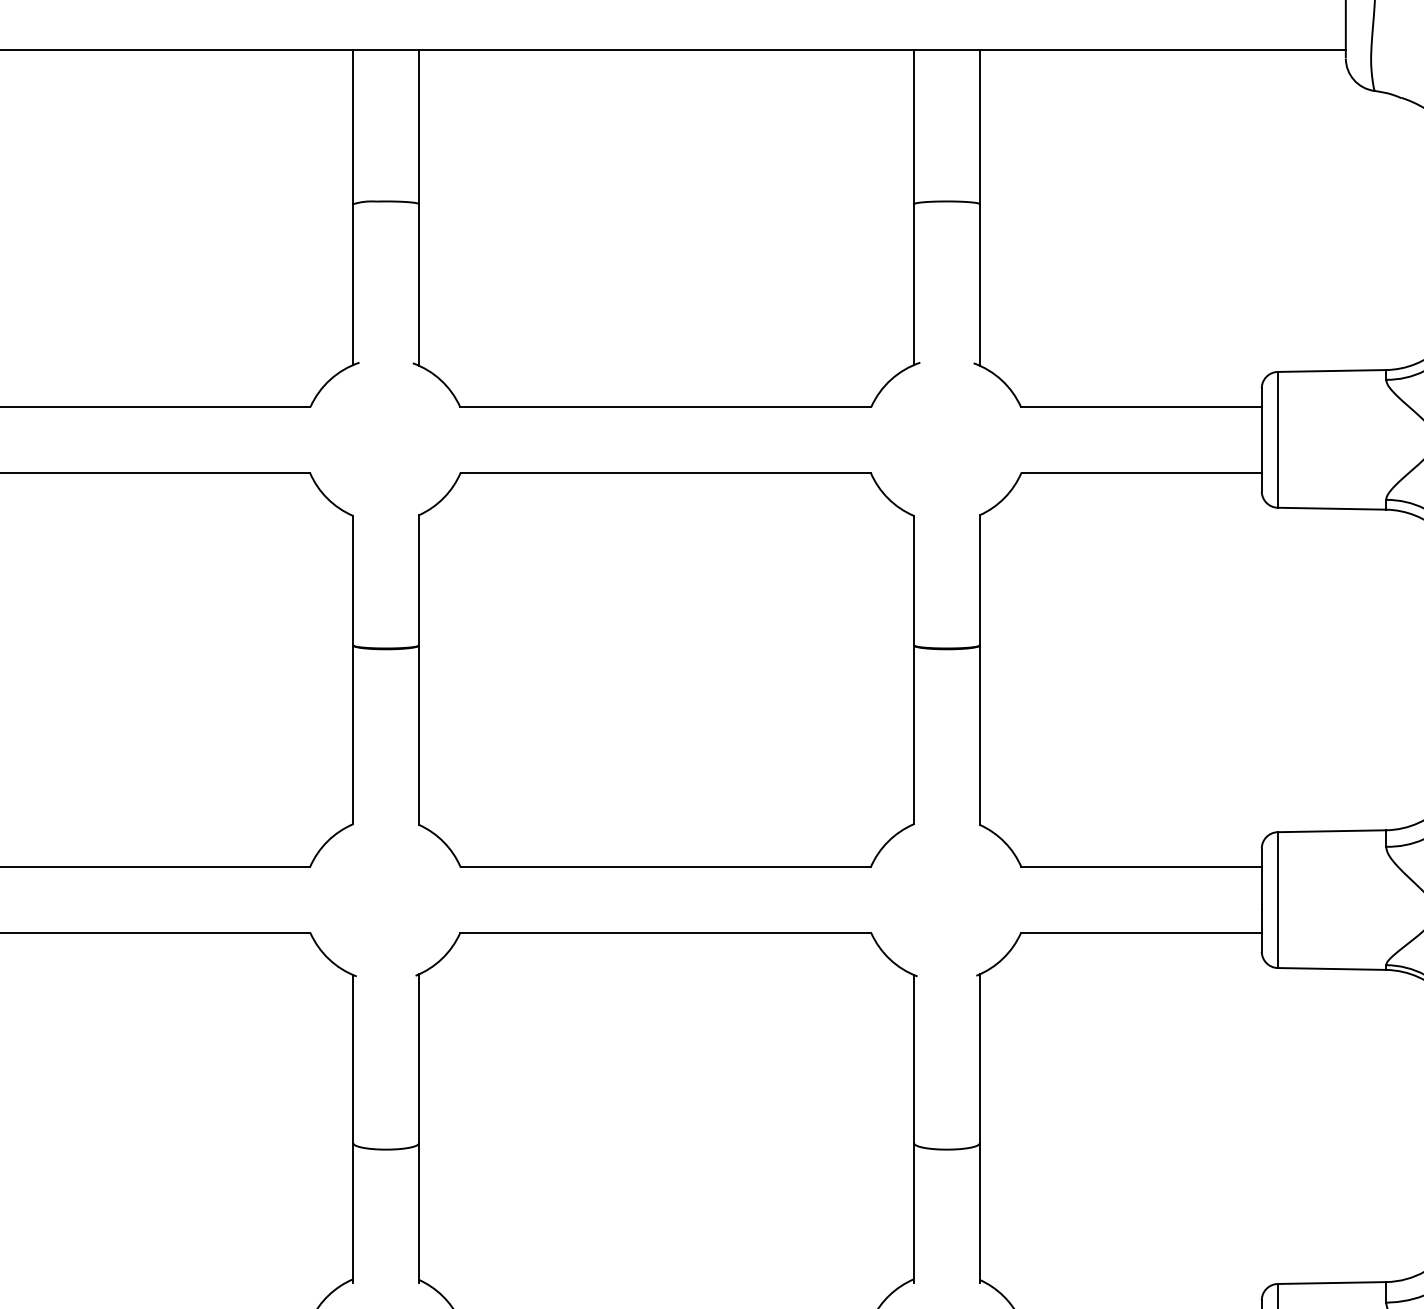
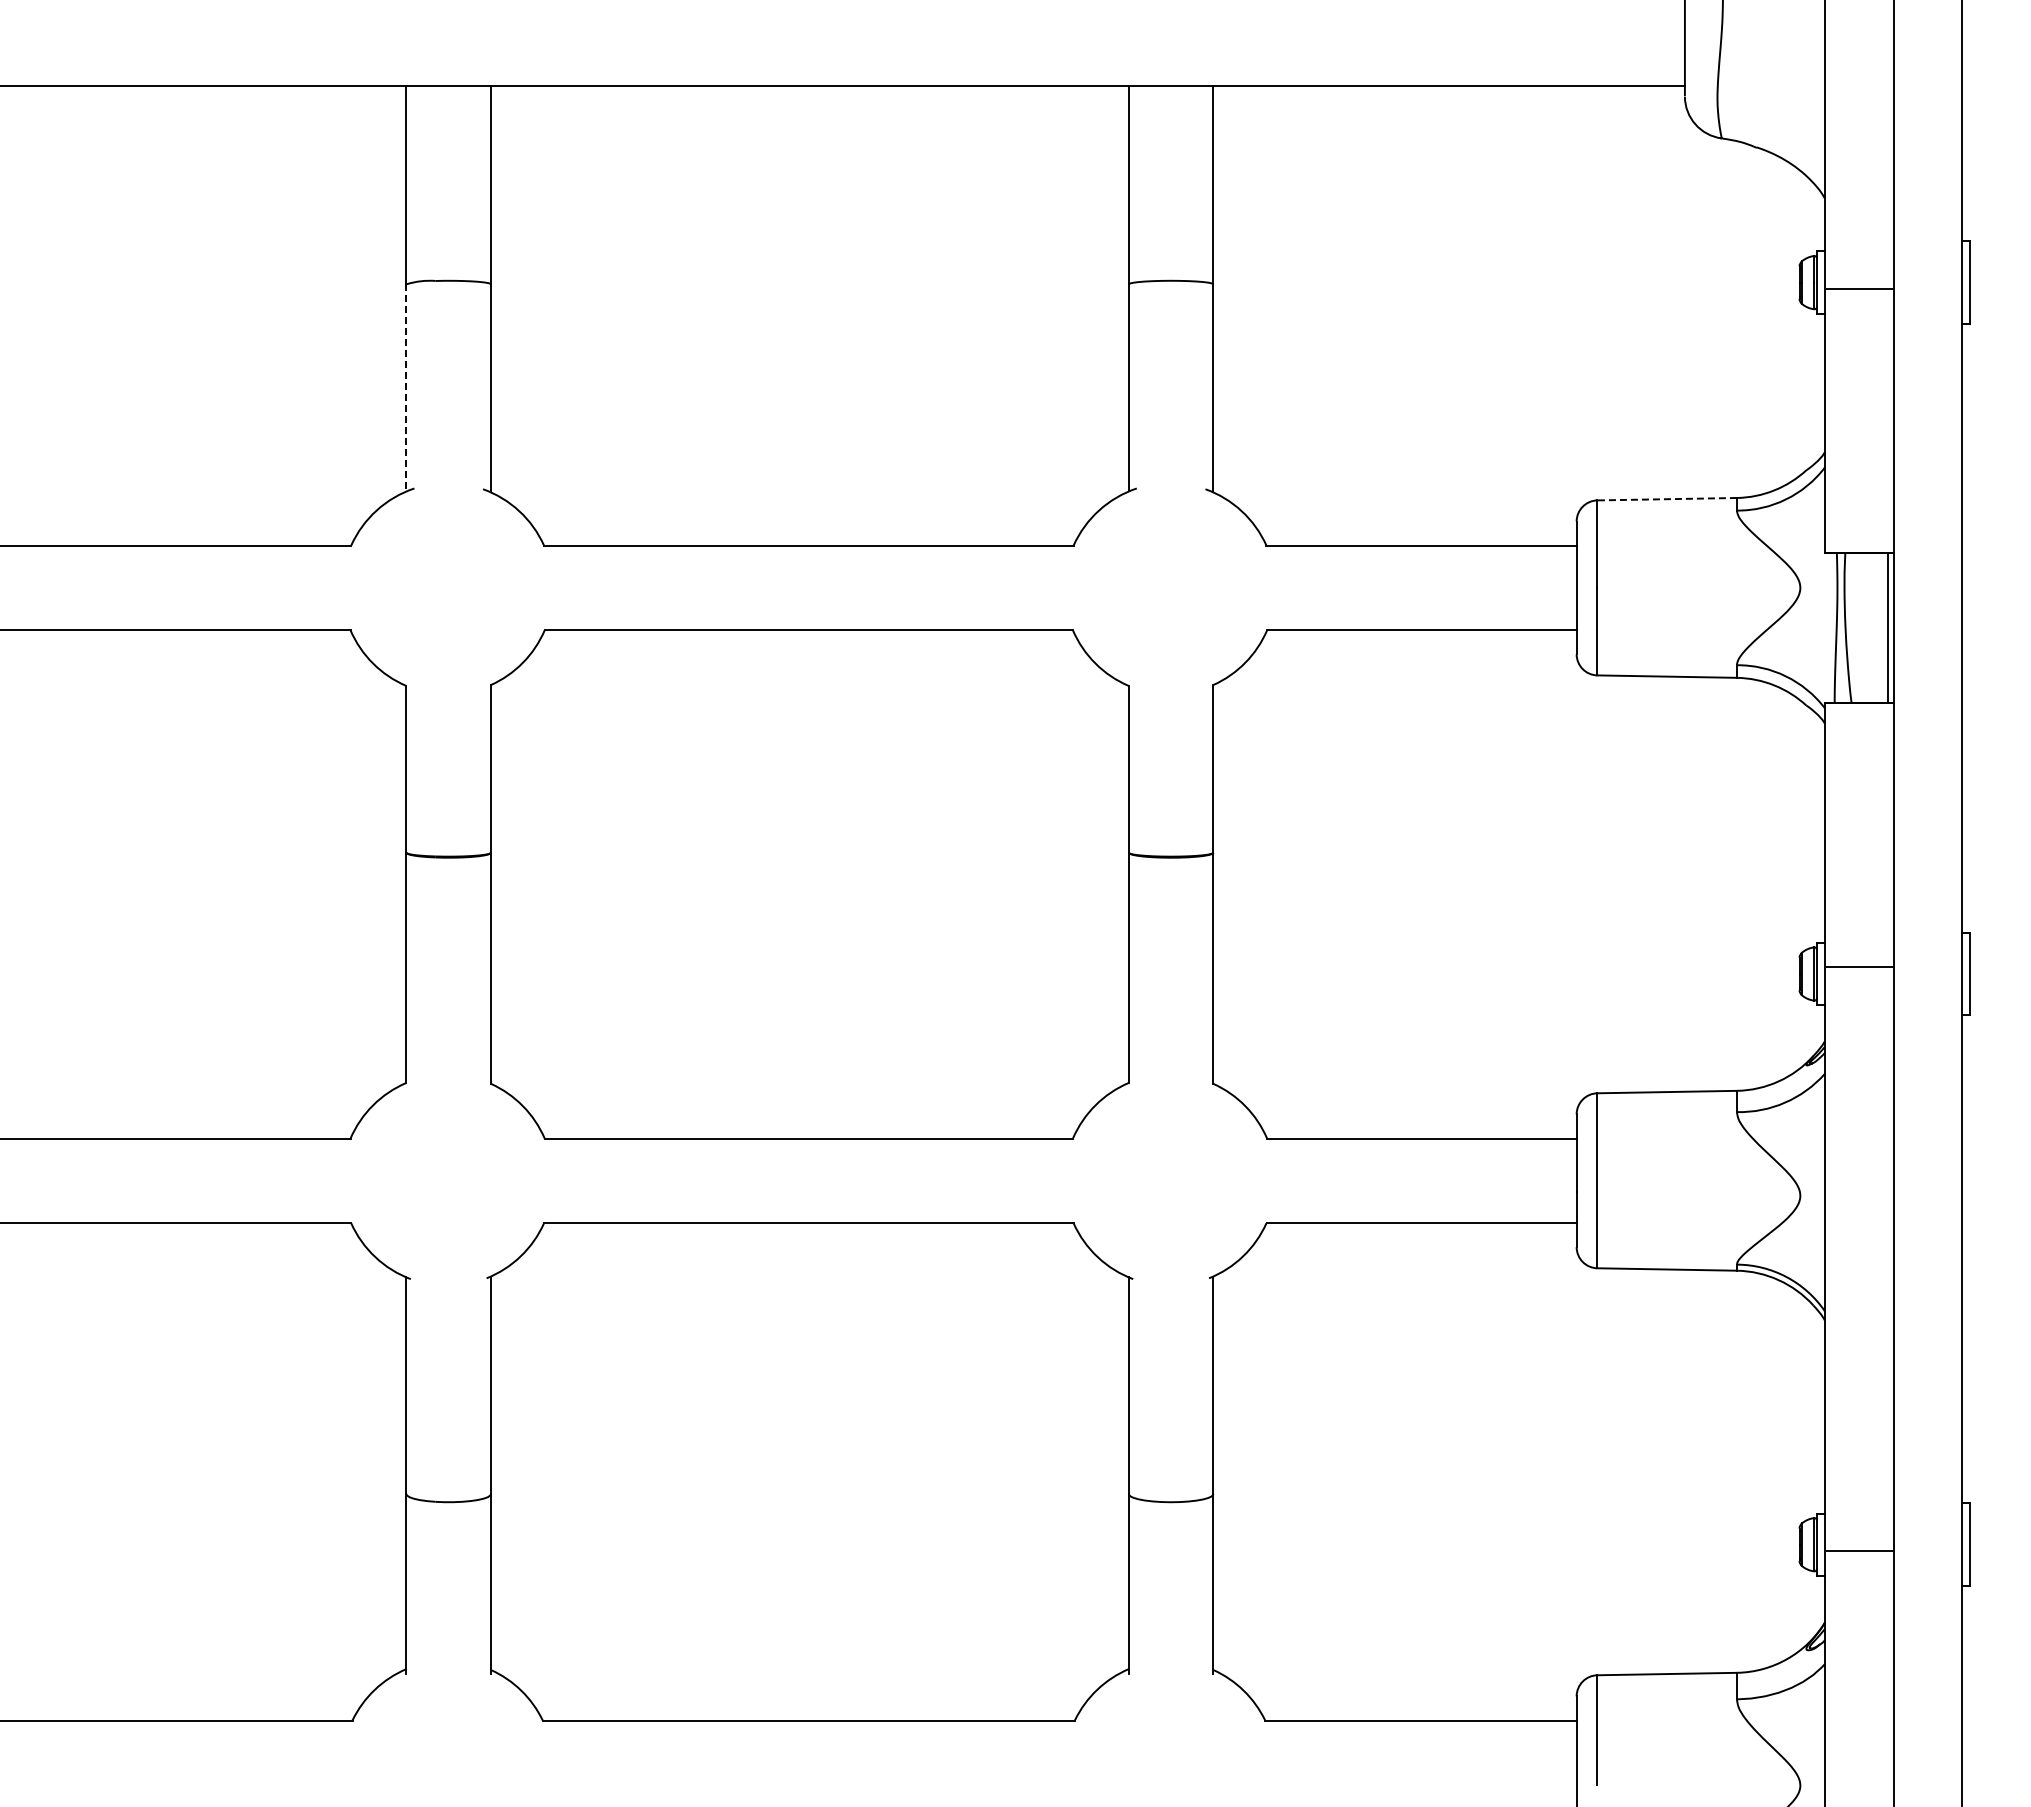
line: (353, 284) -> (406, 387), solid -> dashed
line: (1332, 371) -> (1667, 499), solid -> dashed

